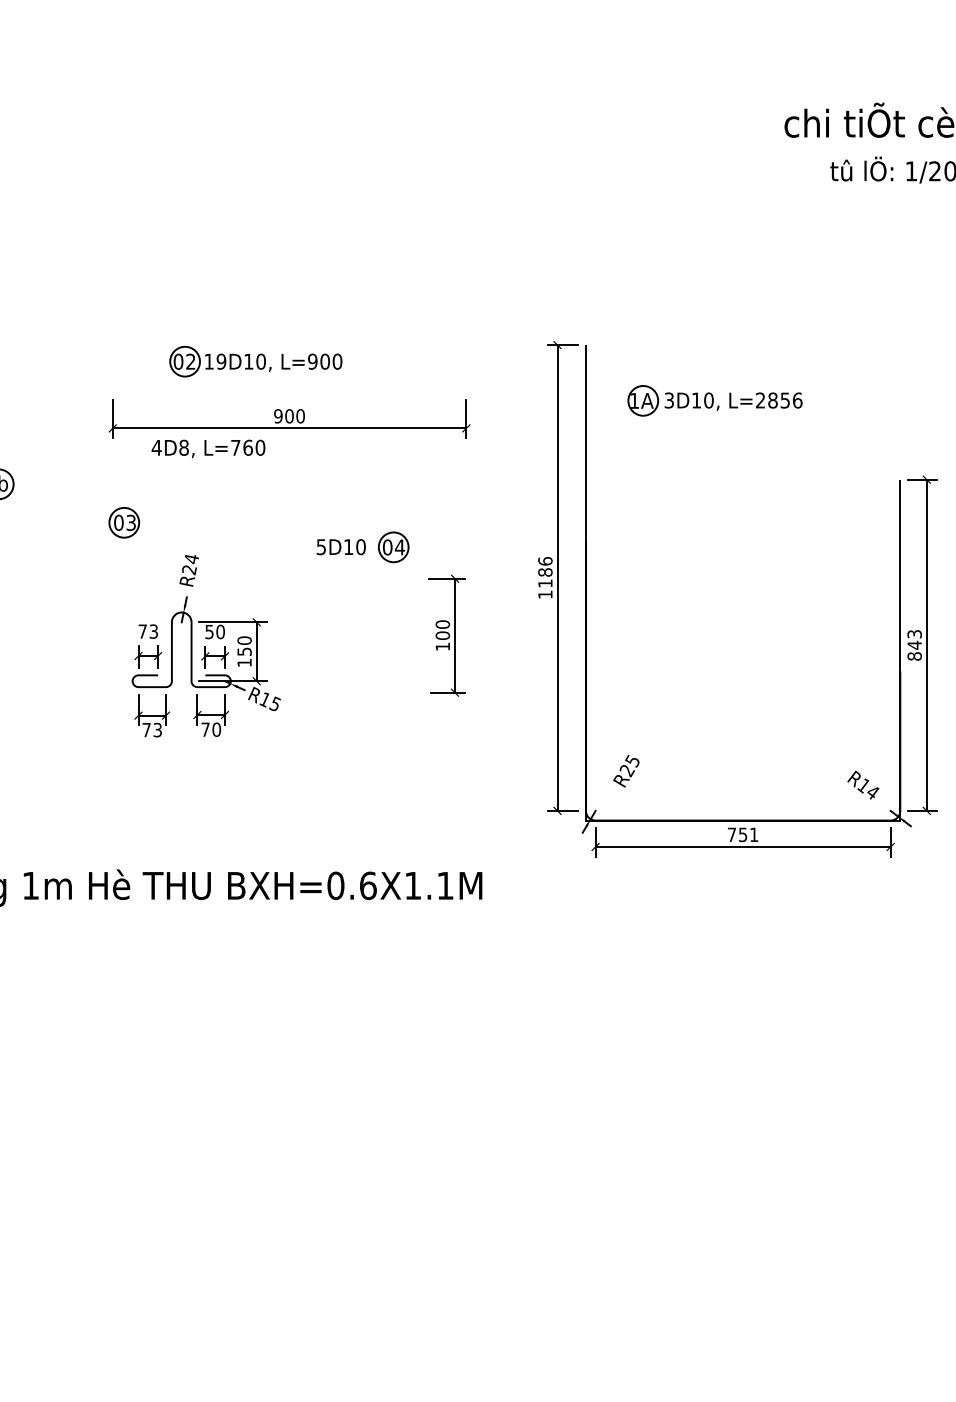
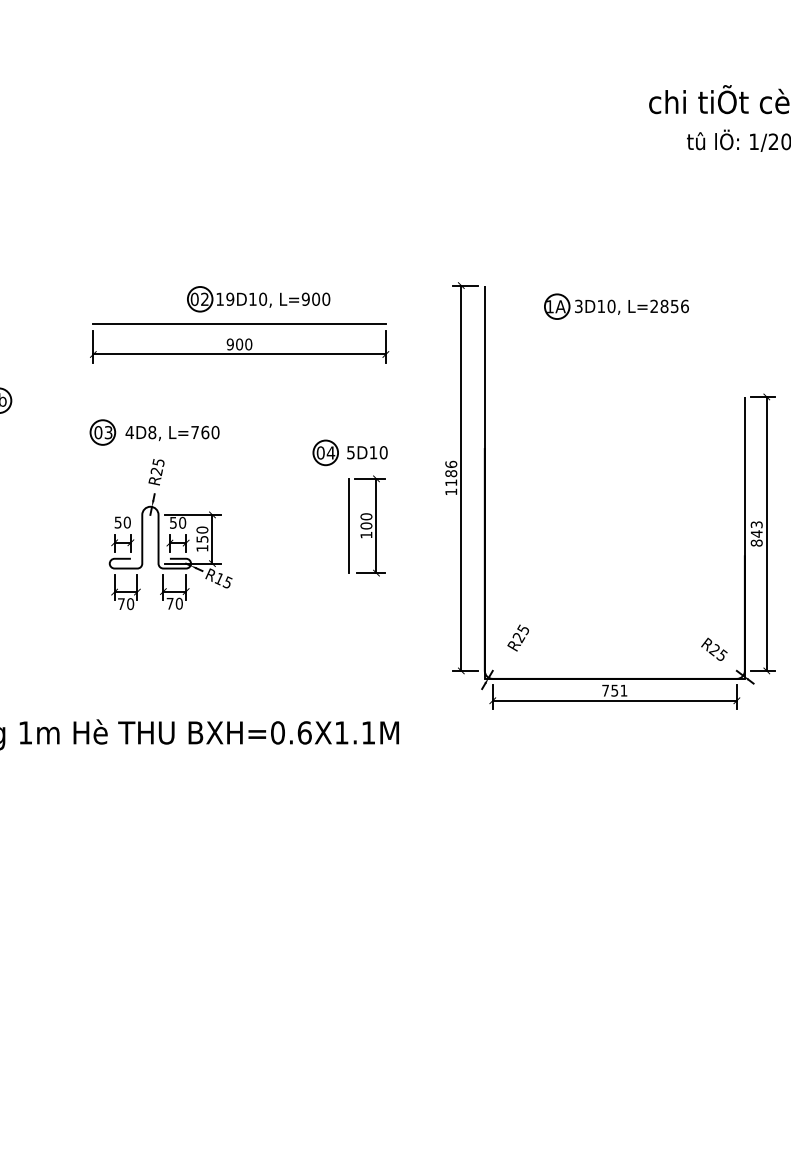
part: (255, 361) -> (258, 299), moved
line: (289, 392) -> (239, 324), added
part: (714, 400) -> (616, 306), moved
text: (208, 447) -> (172, 432), moved
text: (341, 546) -> (367, 452), moved
text: (191, 558) -> (158, 462), R24 -> R25
text: (147, 631) -> (122, 522), 73 -> 50
line: (421, 635) -> (348, 525), added
text: (157, 730) -> (130, 604), 73 -> 70
text: (867, 788) -> (717, 652), R14 -> R25

